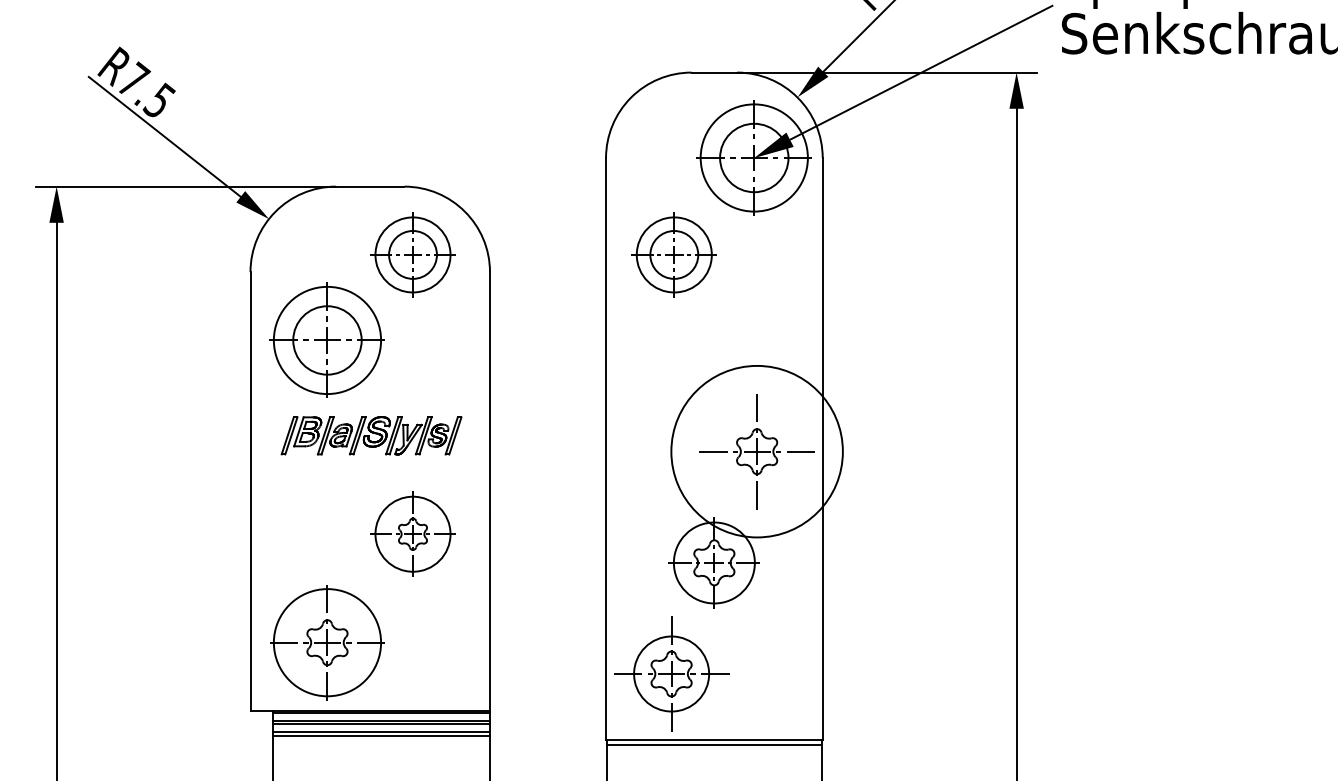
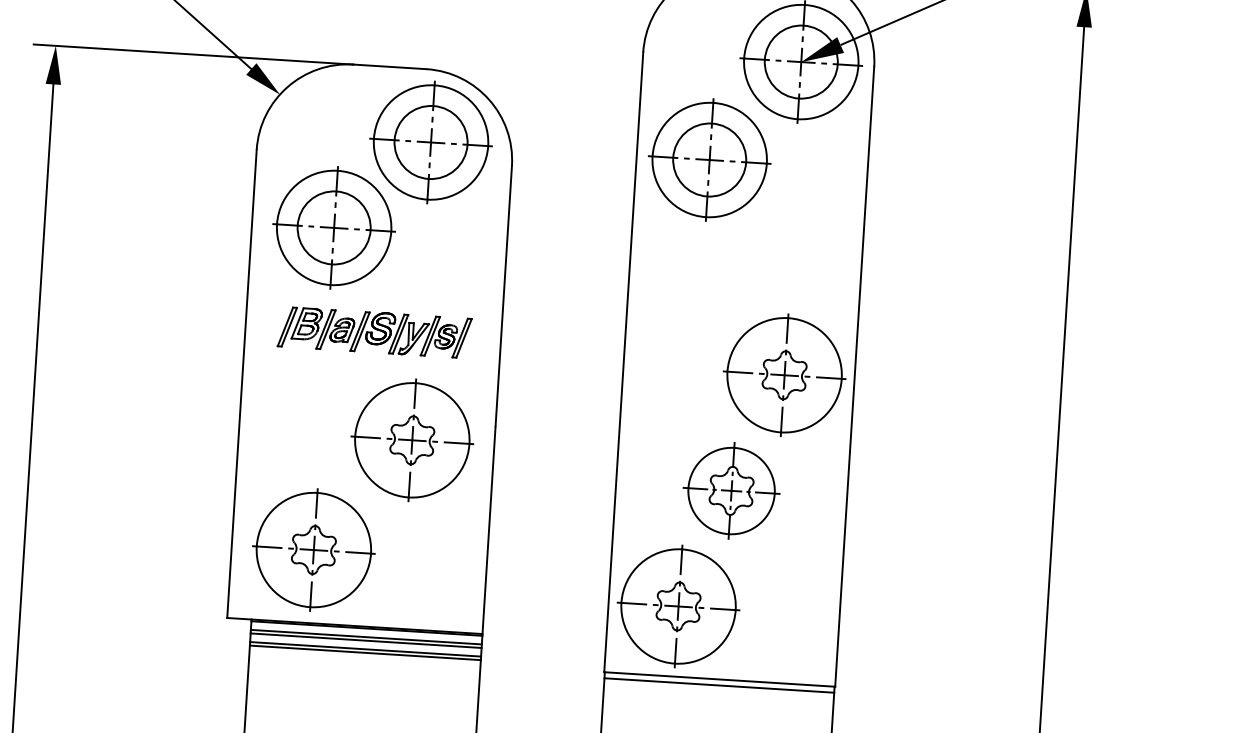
part: (412, 254) -> (430, 142), size x1.43
part: (673, 254) -> (708, 159), size x1.43
circle: (756, 451) -> (783, 375), size x0.62
part: (412, 533) -> (411, 439), size x1.43
circle: (671, 673) -> (678, 605), size x1.43

